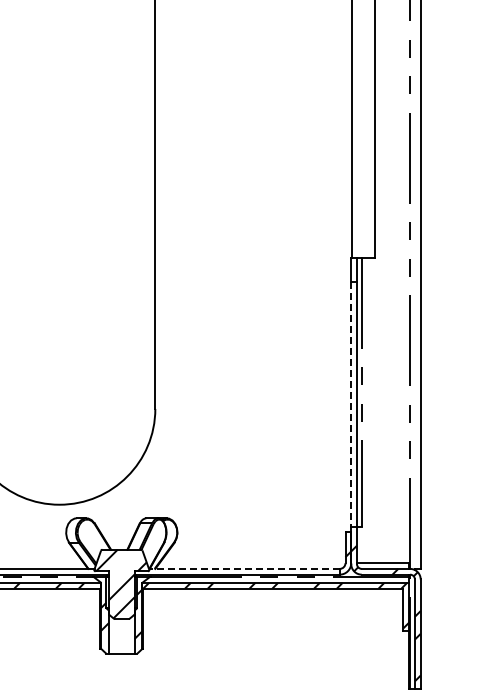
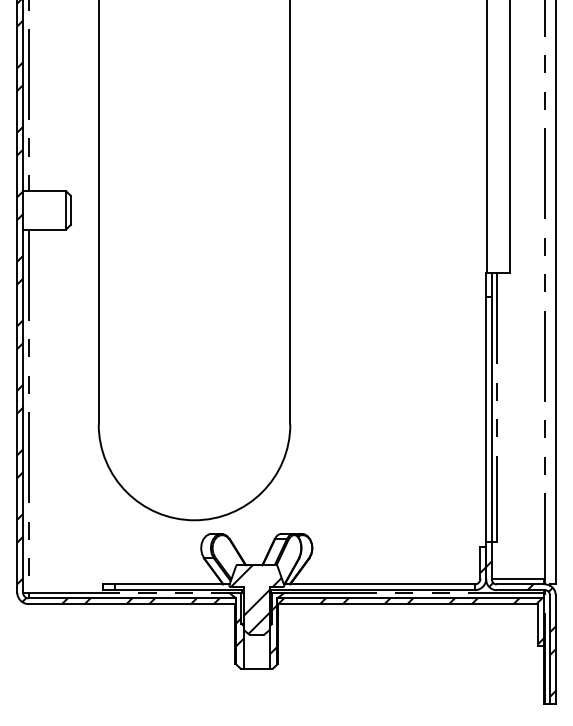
line: (351, 403) -> (486, 419), dashed -> solid
line: (243, 568) -> (378, 584), dashed -> solid

